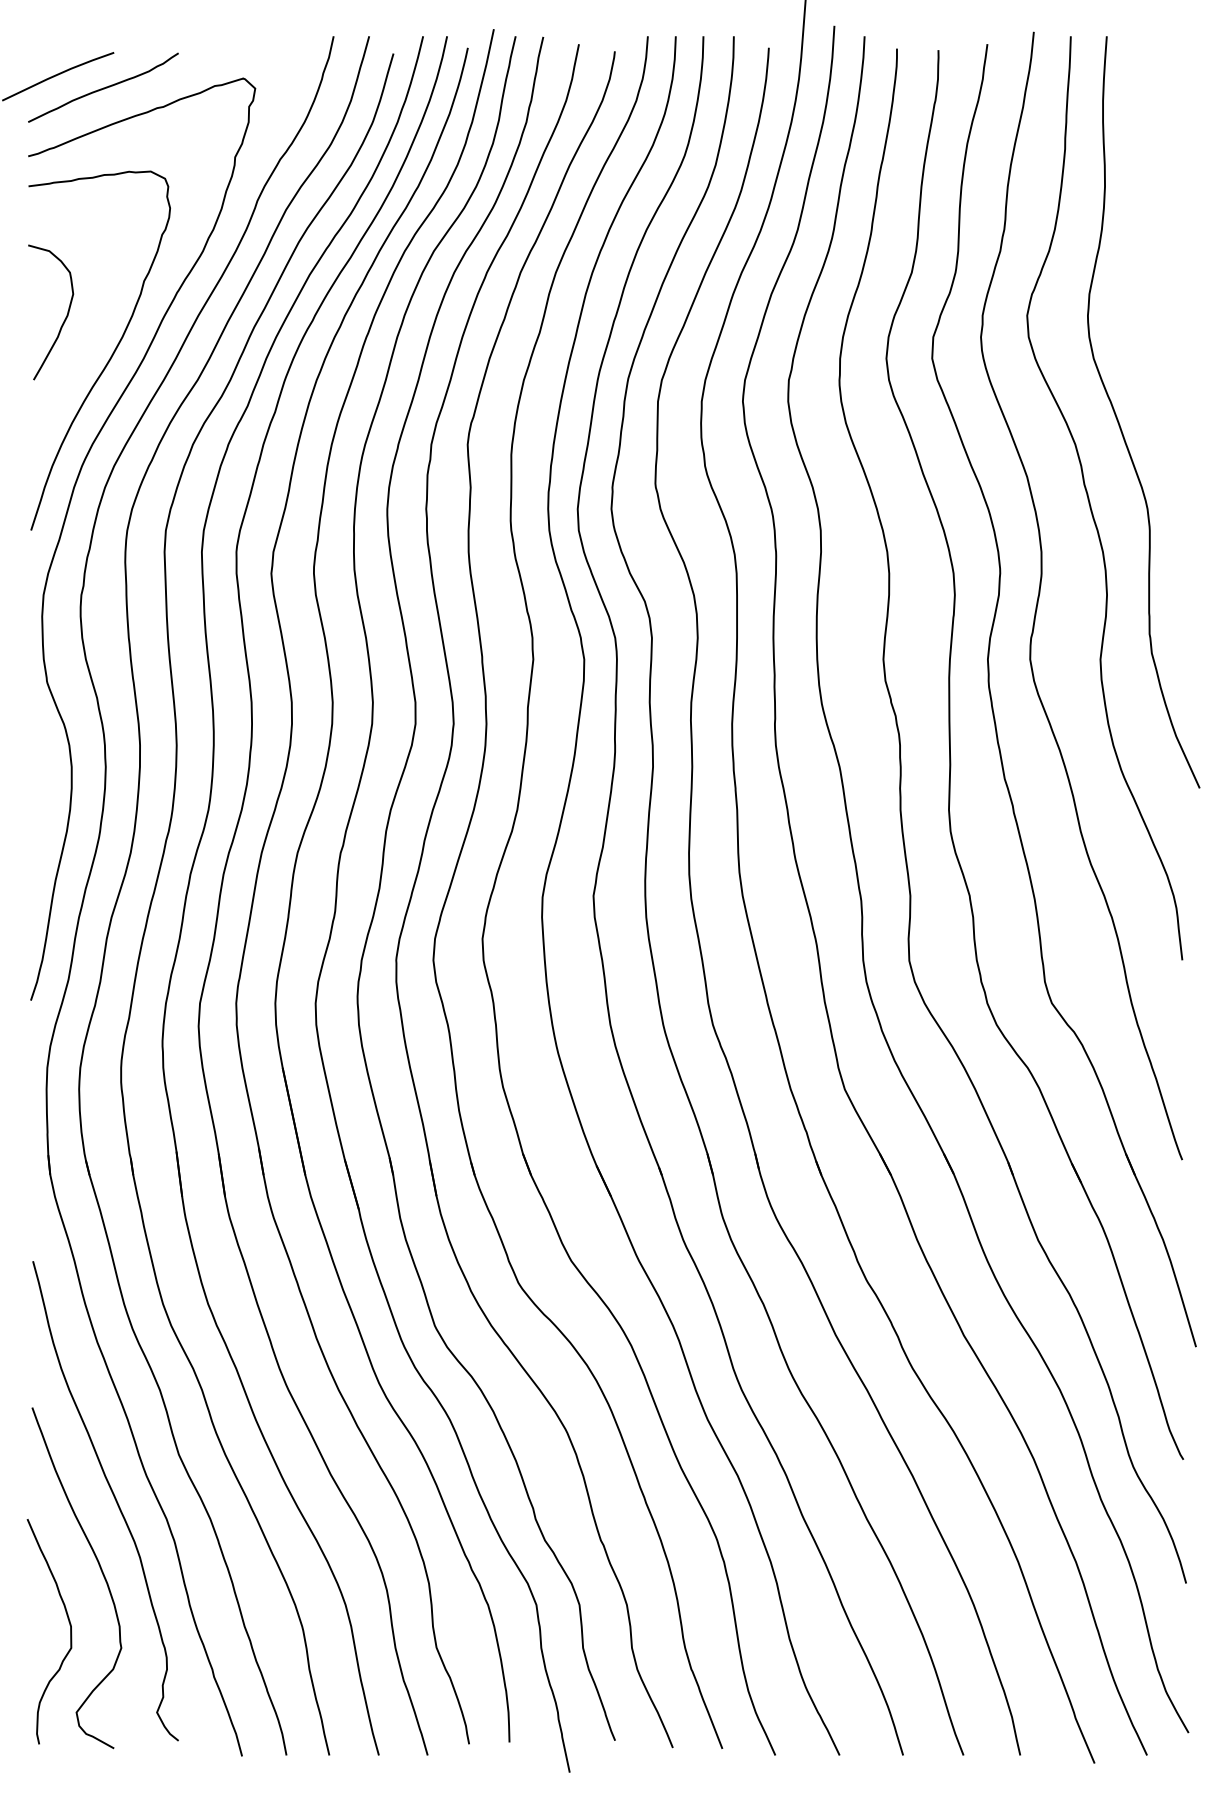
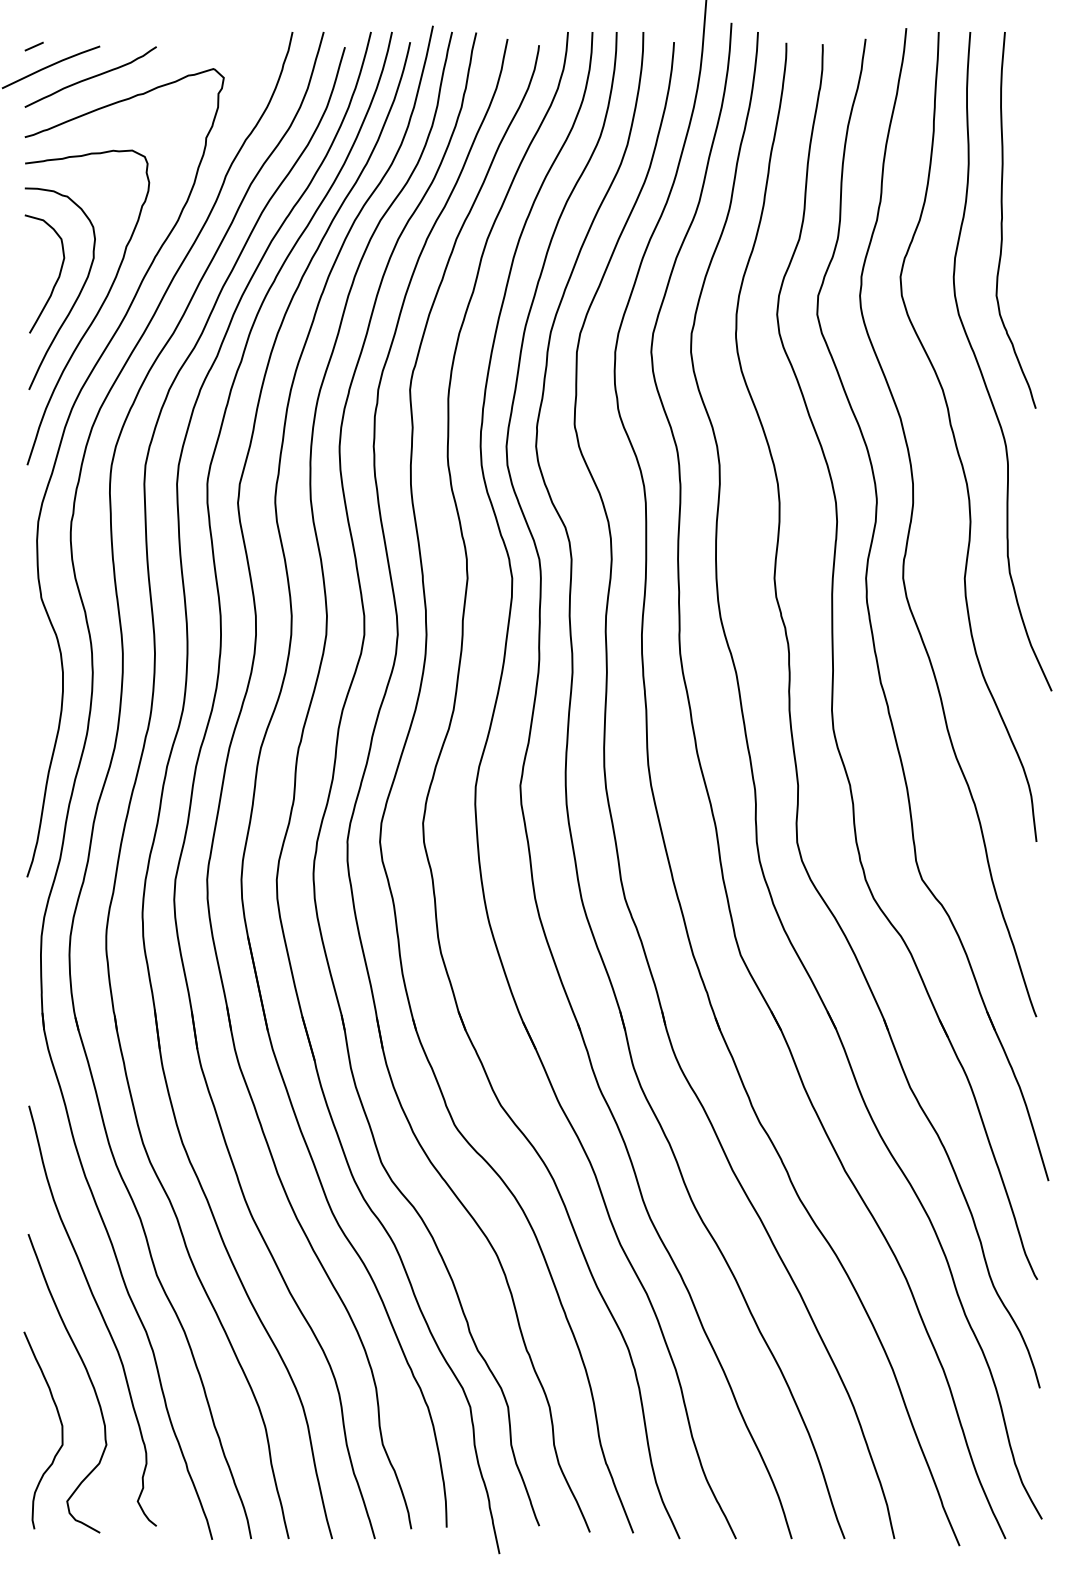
line: (38, 52) -> (33, 46), added
curve: (1143, 250) -> (1002, 219), added
curve: (88, 337) -> (77, 296), added

